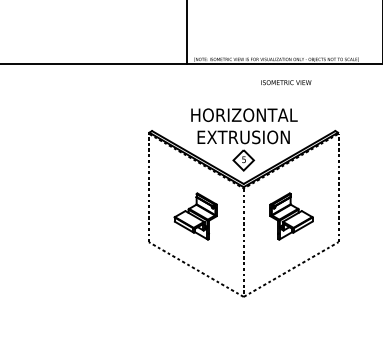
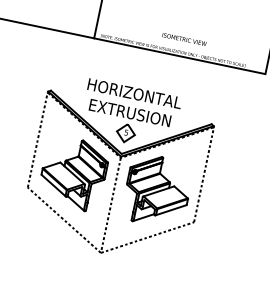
text: (286, 82) -> (184, 39), moved
part: (195, 216) -> (73, 173), size x1.67
part: (291, 216) -> (157, 191), size x1.67

